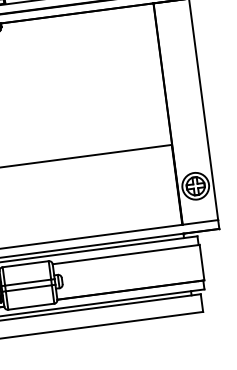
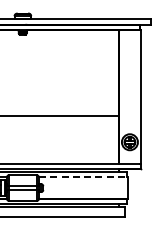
line: (126, 254) -> (83, 177), solid -> dashed

